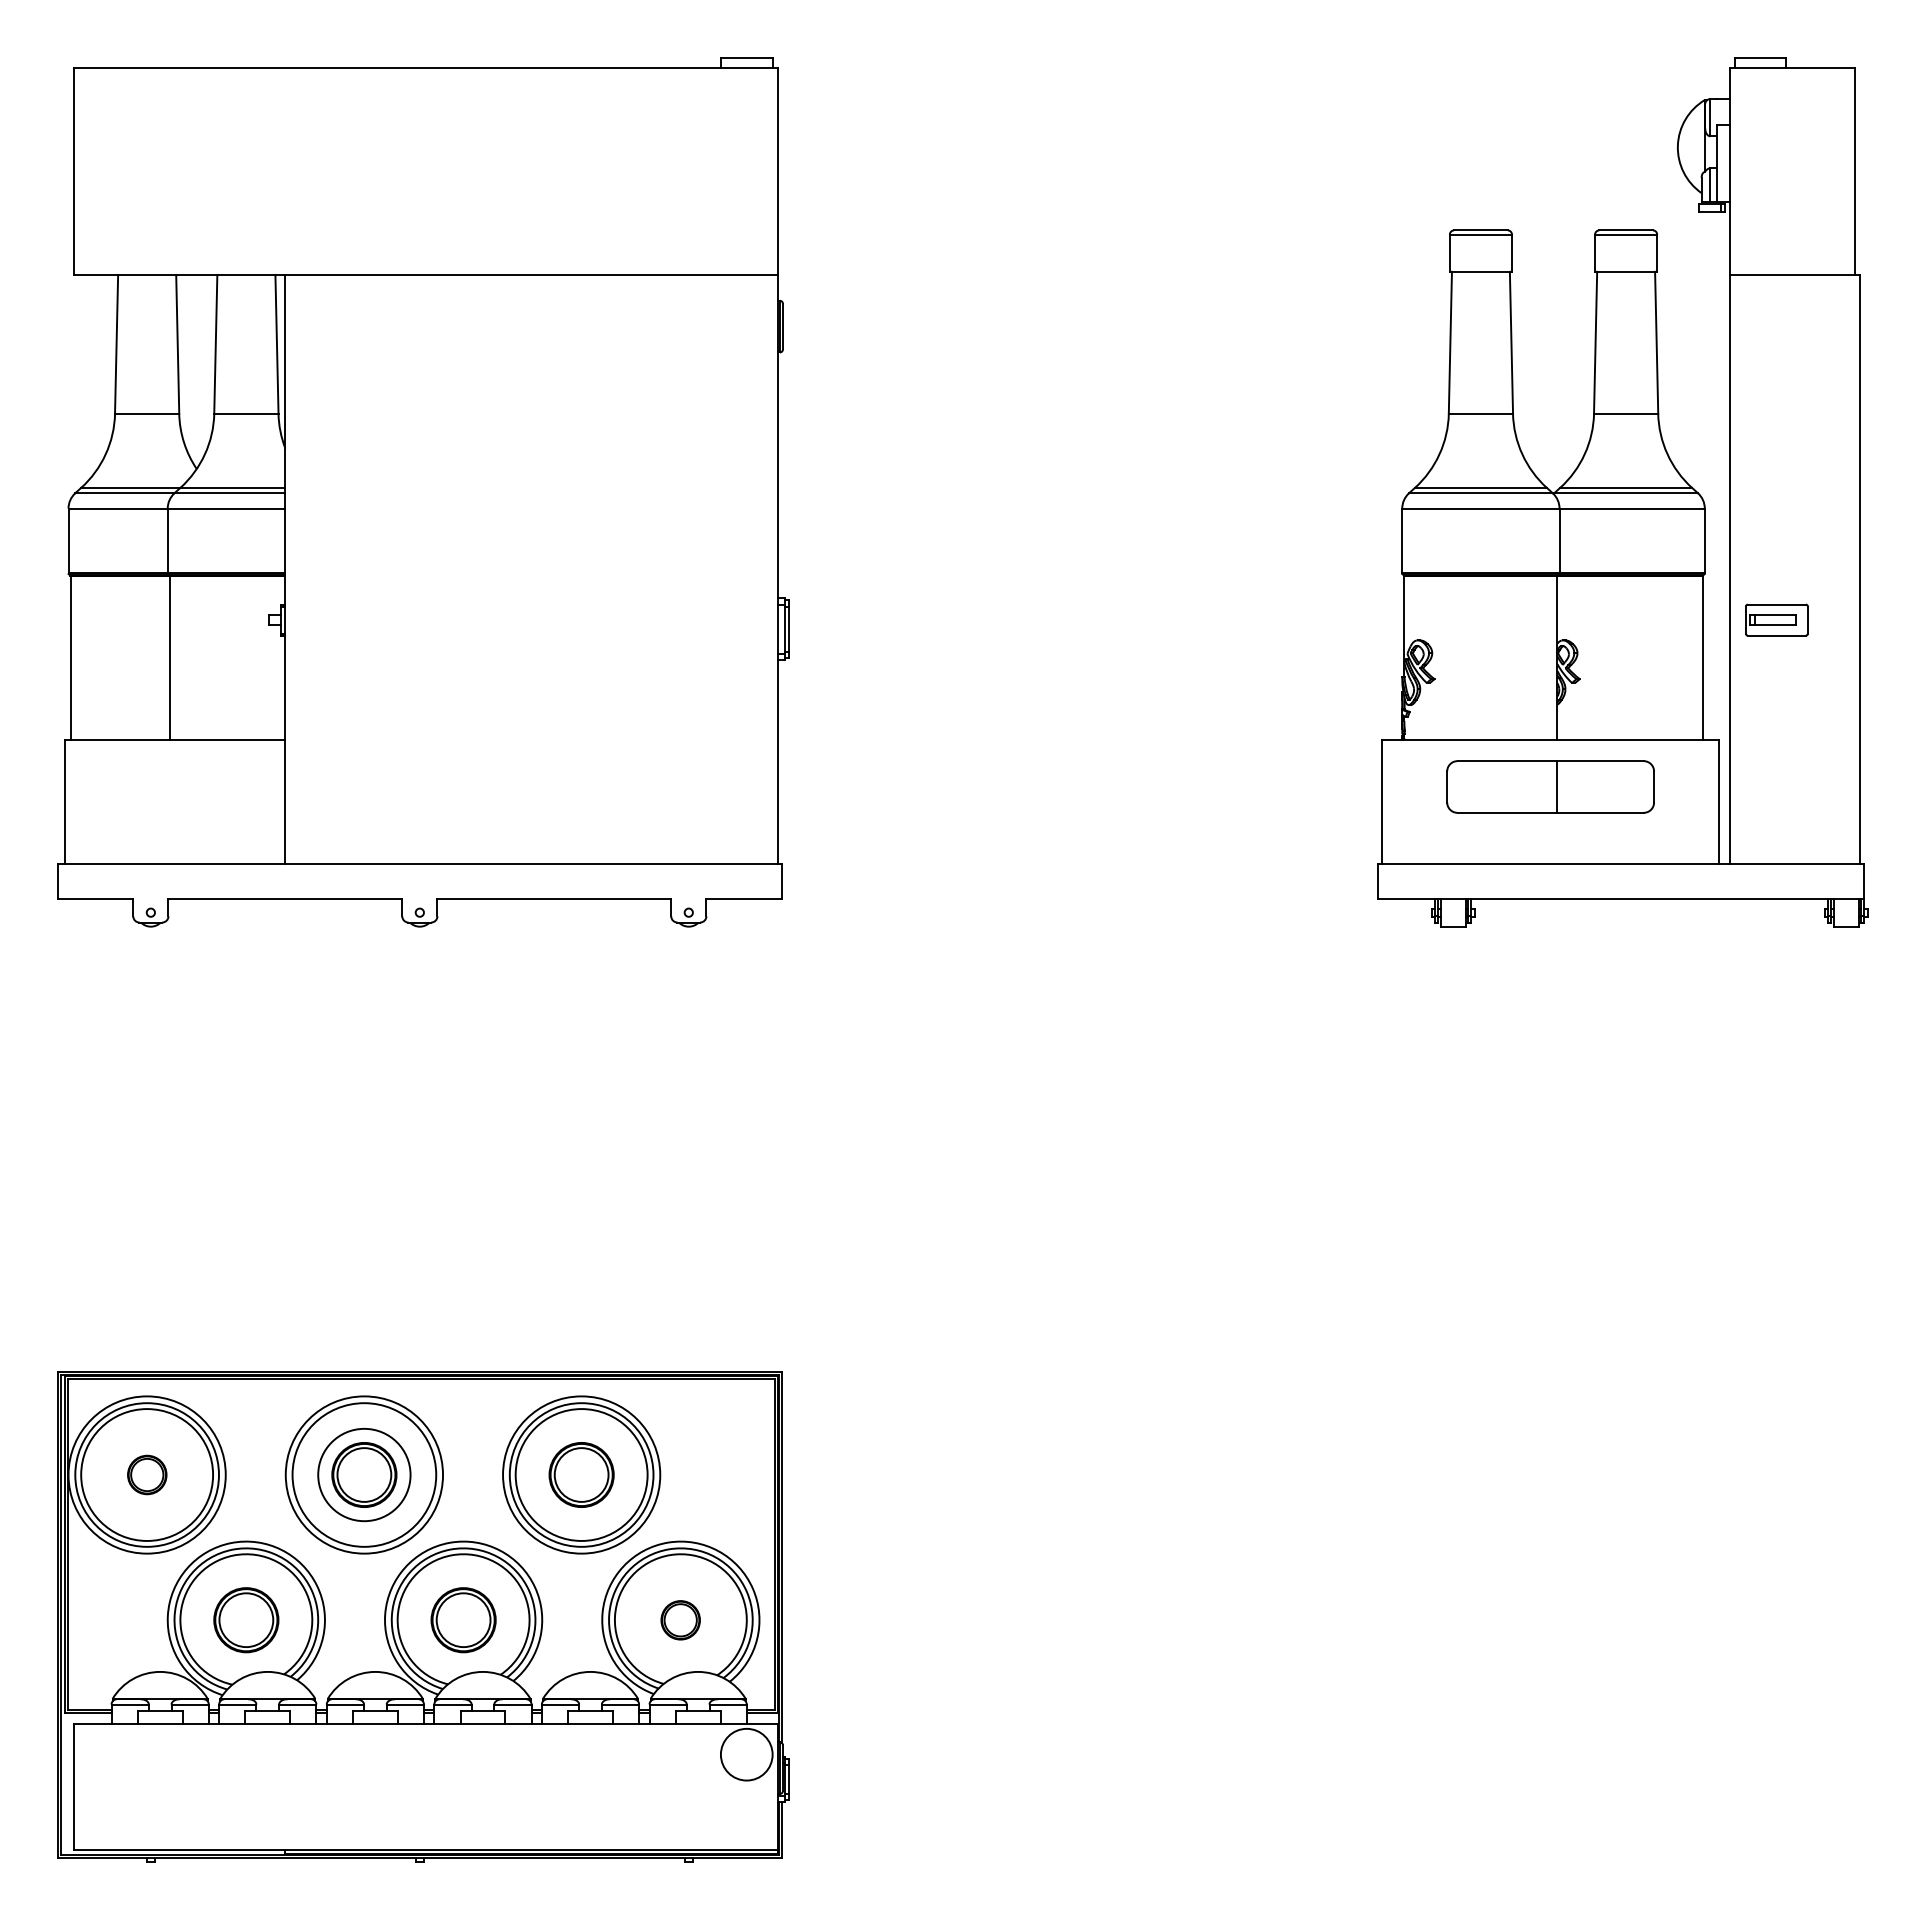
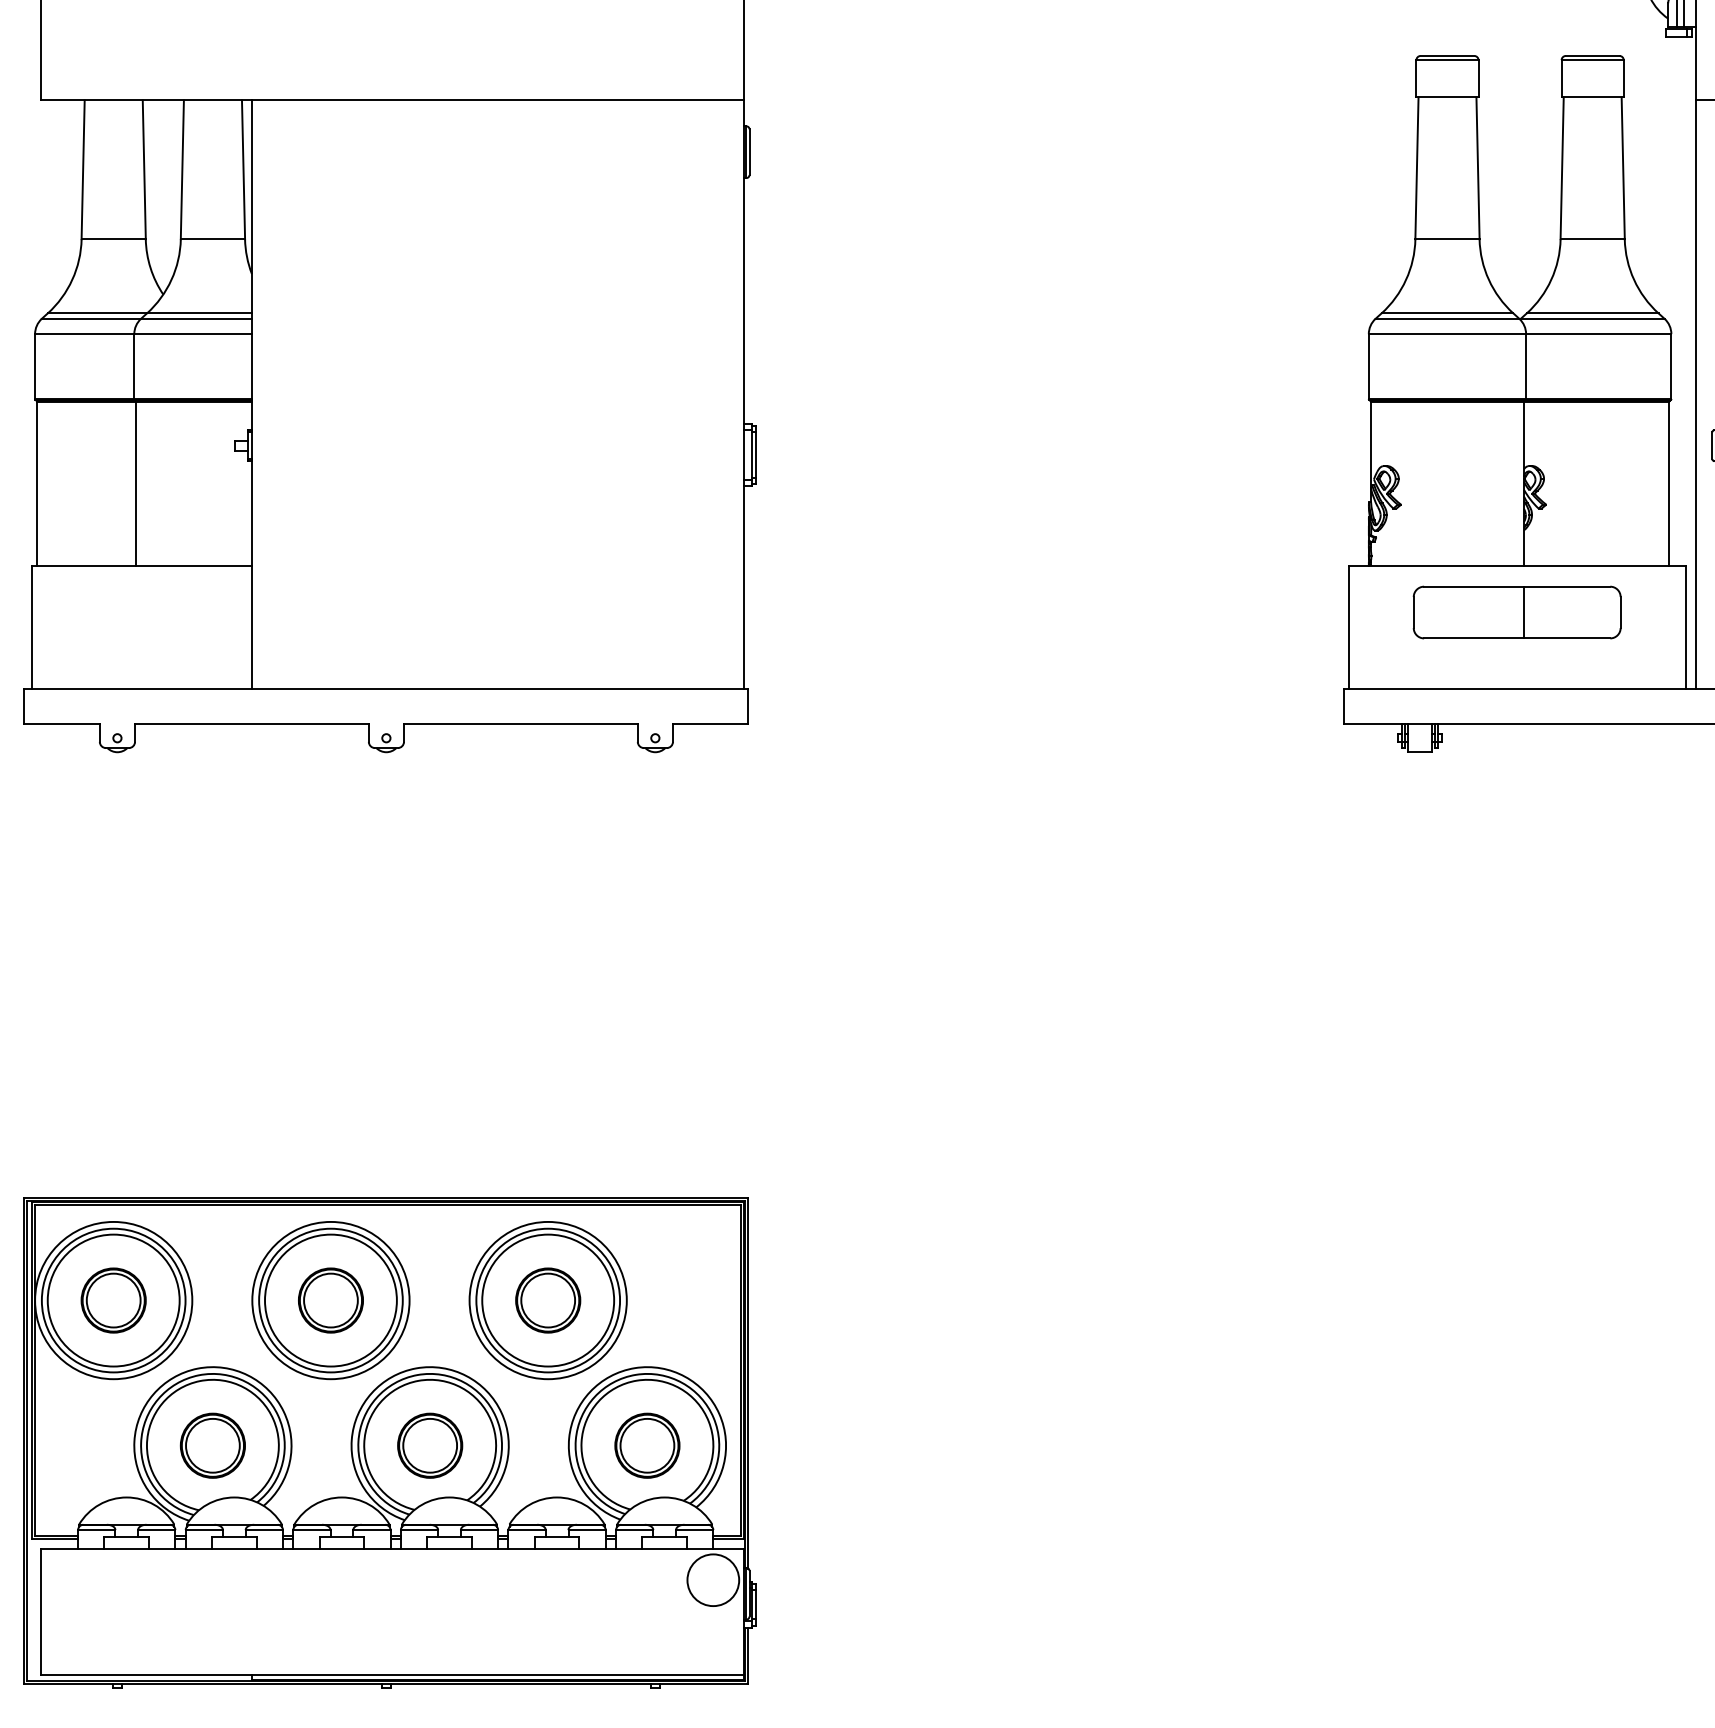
part: (147, 1474) -> (114, 1300), size x1.67
circle: (364, 1474) -> (331, 1300), size x1.43
part: (680, 1620) -> (647, 1446), size x1.67

